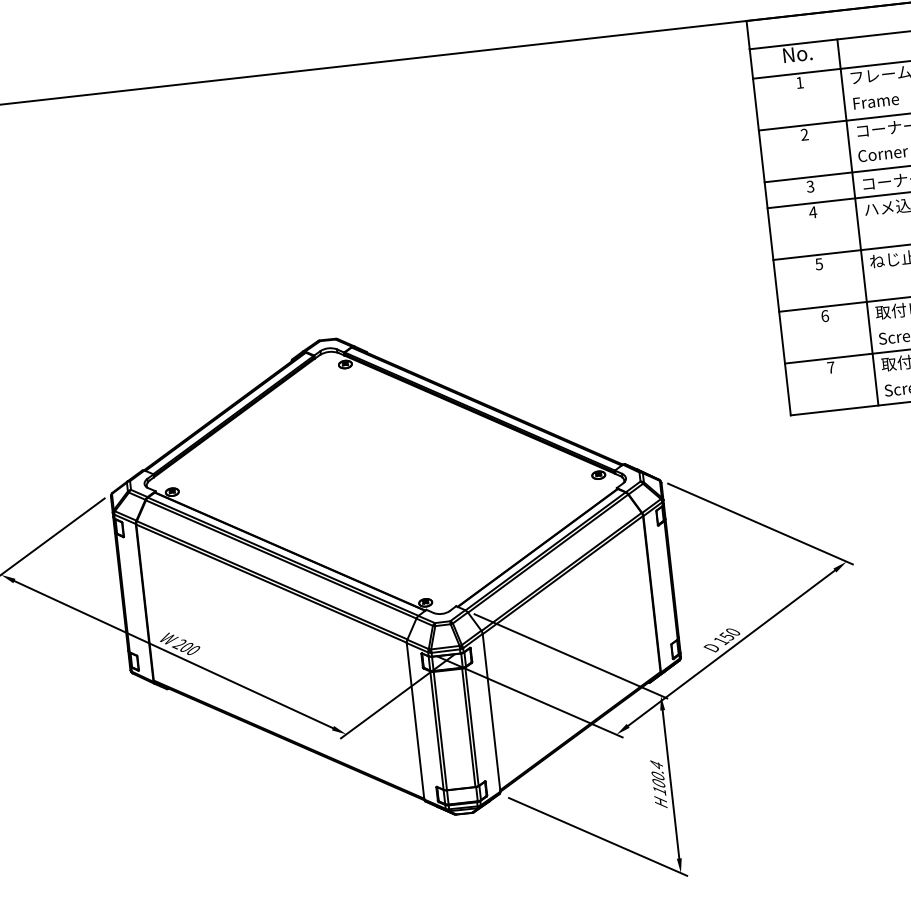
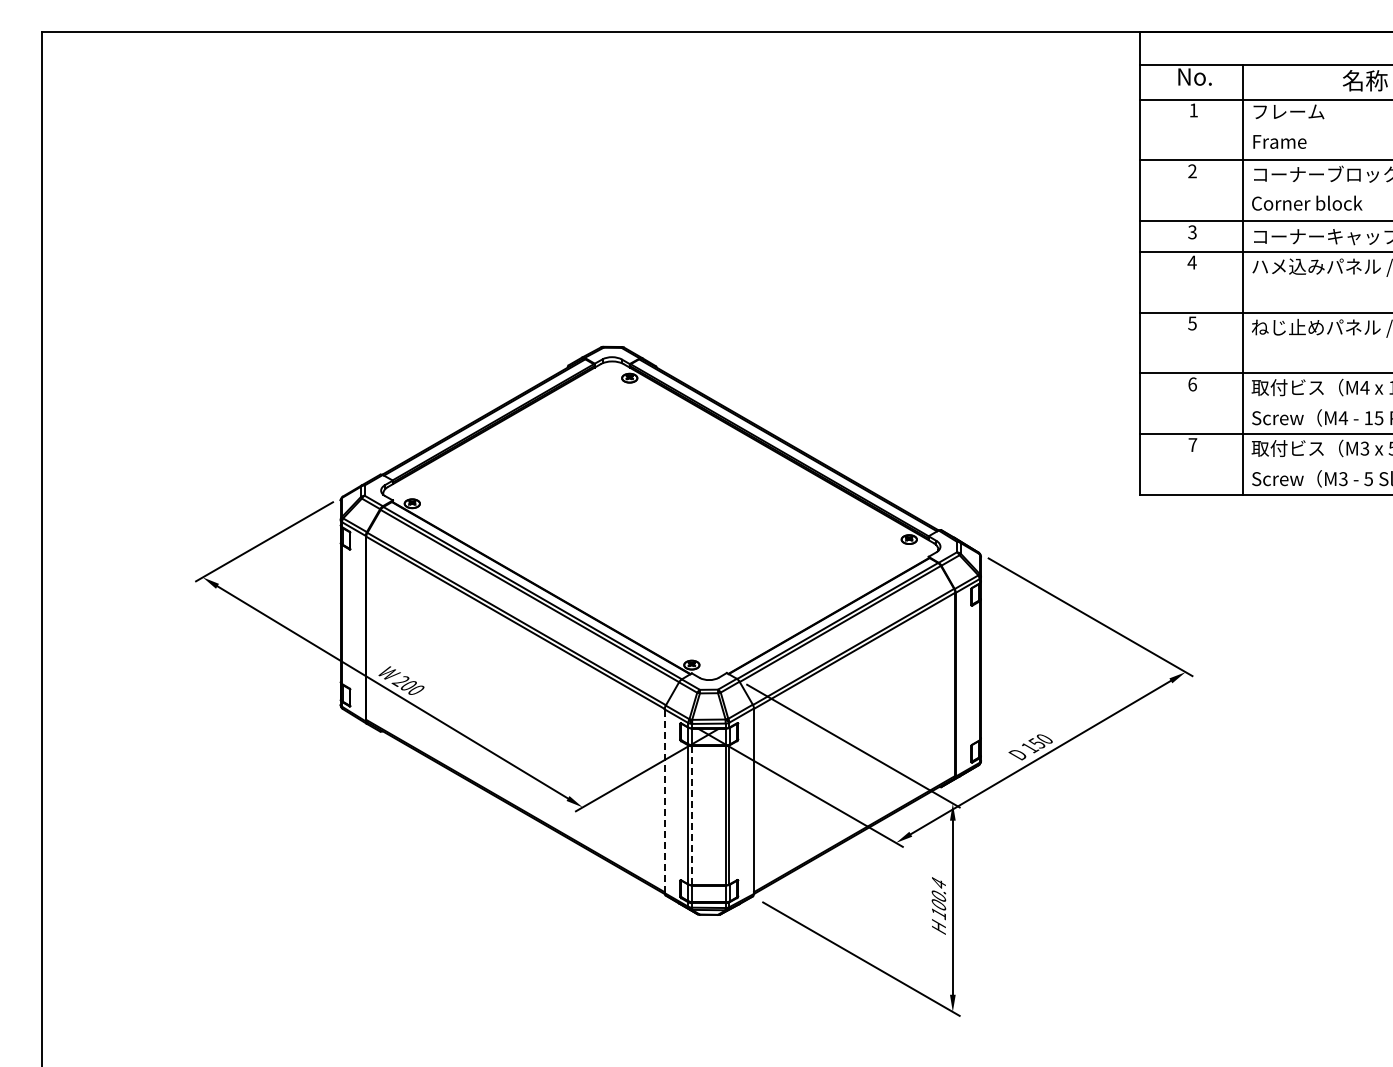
line: (415, 721) -> (664, 801), solid -> dashed
line: (440, 730) -> (692, 815), solid -> dashed

